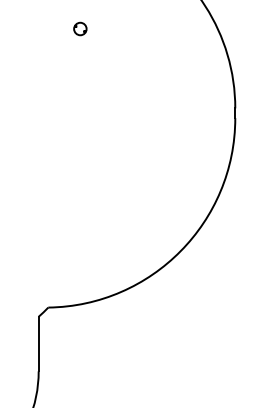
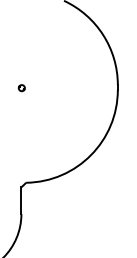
part: (79, 29) -> (21, 88), moved

